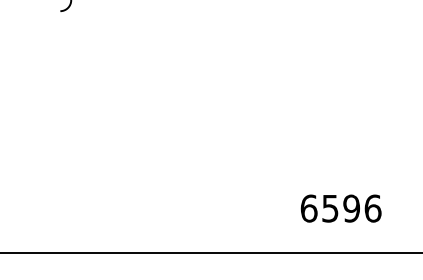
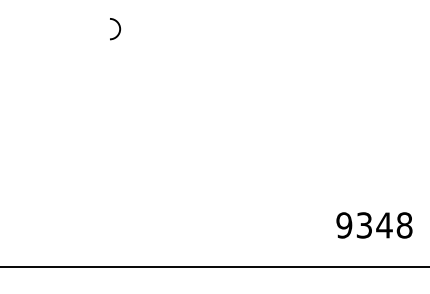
text: (341, 208) -> (374, 225), 6596 -> 9348

